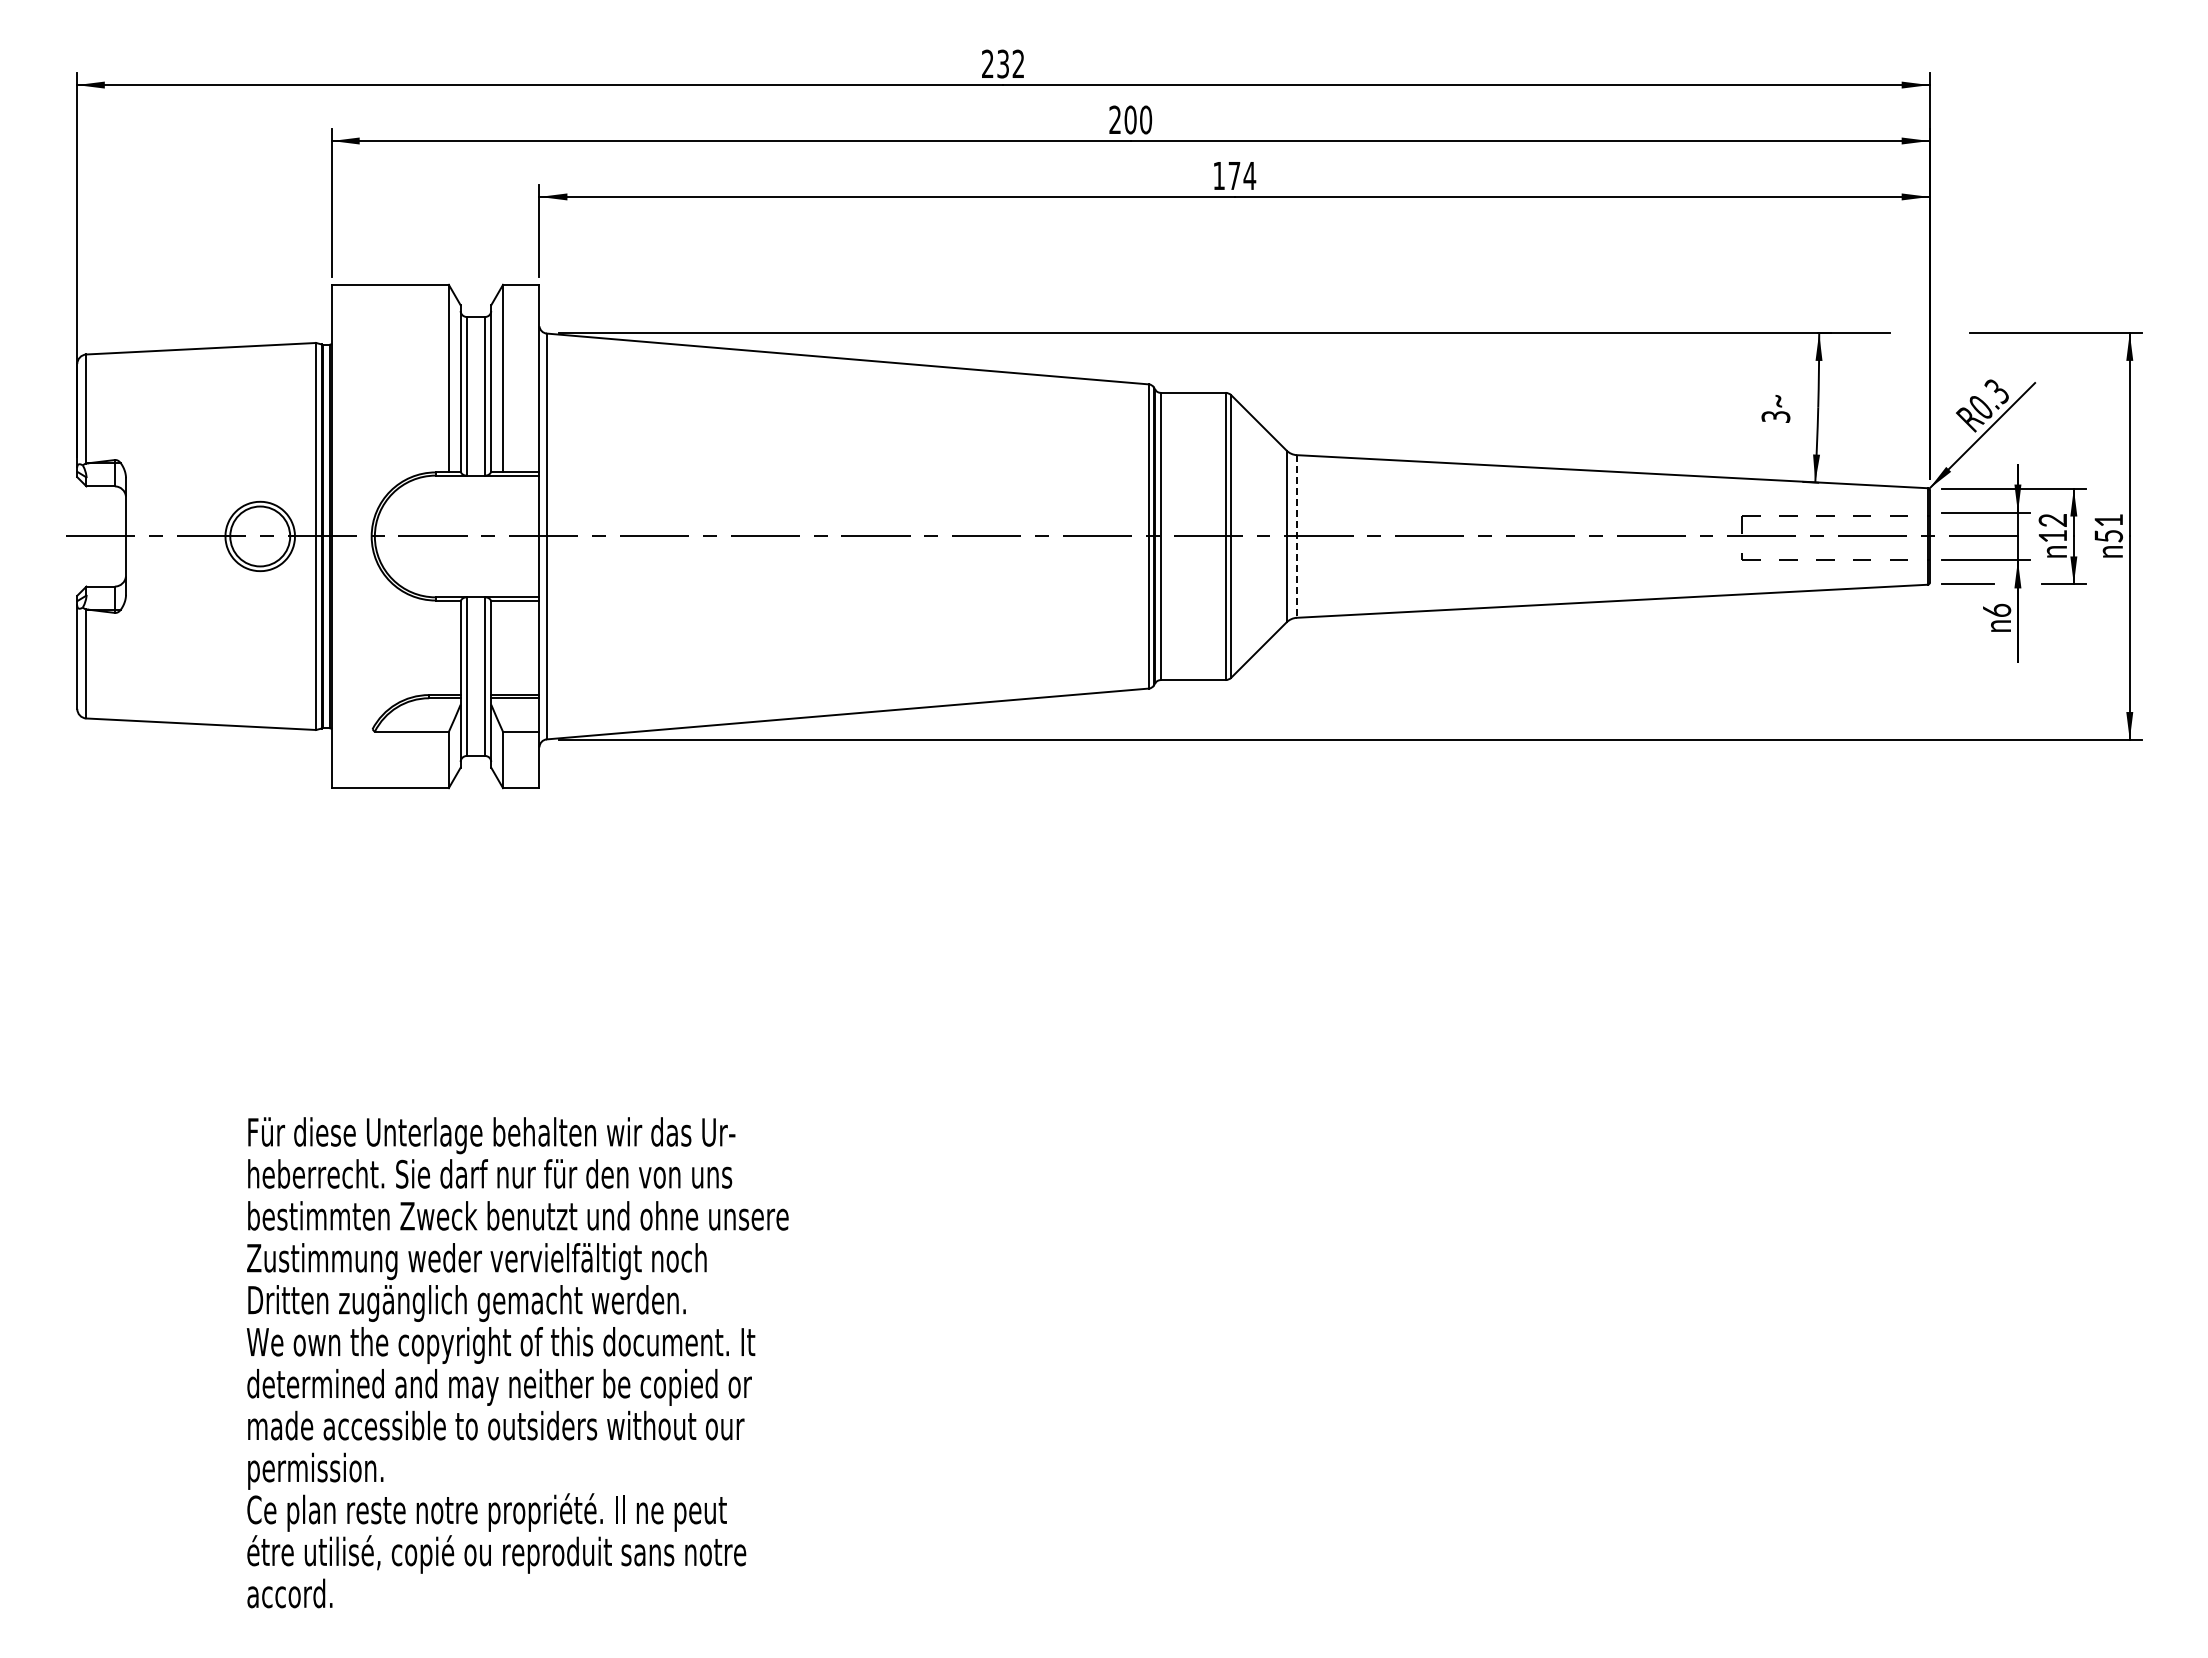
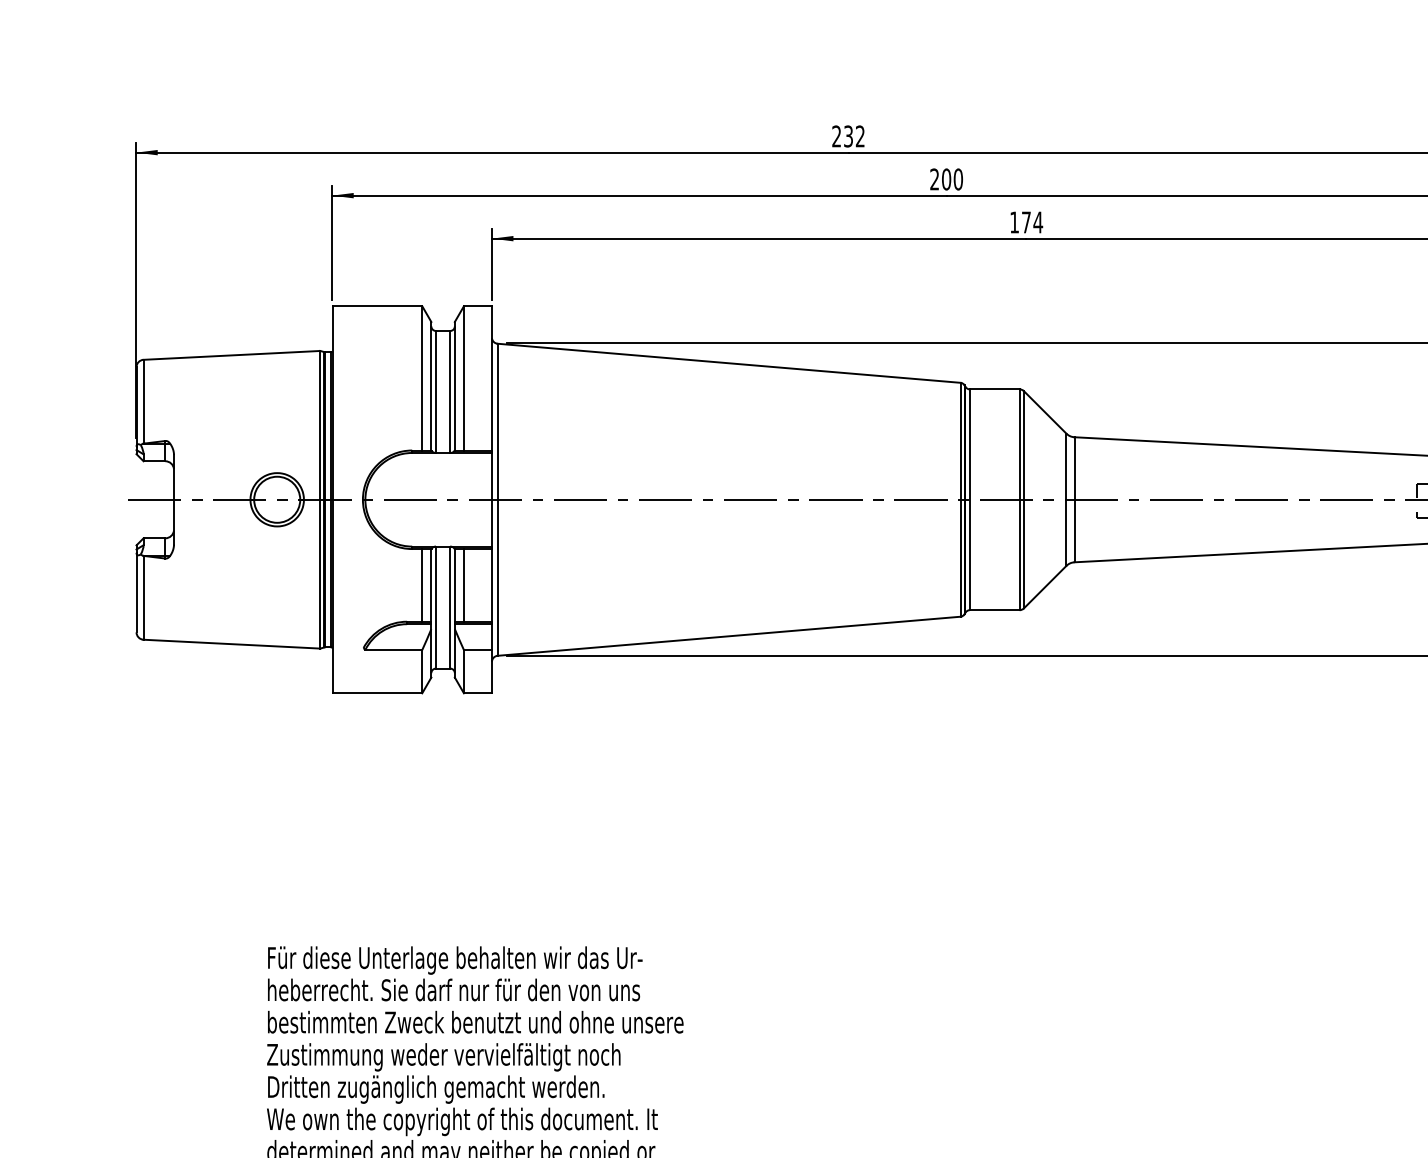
line: (1297, 536) -> (1074, 499), dashed -> solid
line: (448, 647) -> (421, 585), added
line: (503, 647) -> (464, 585), added

